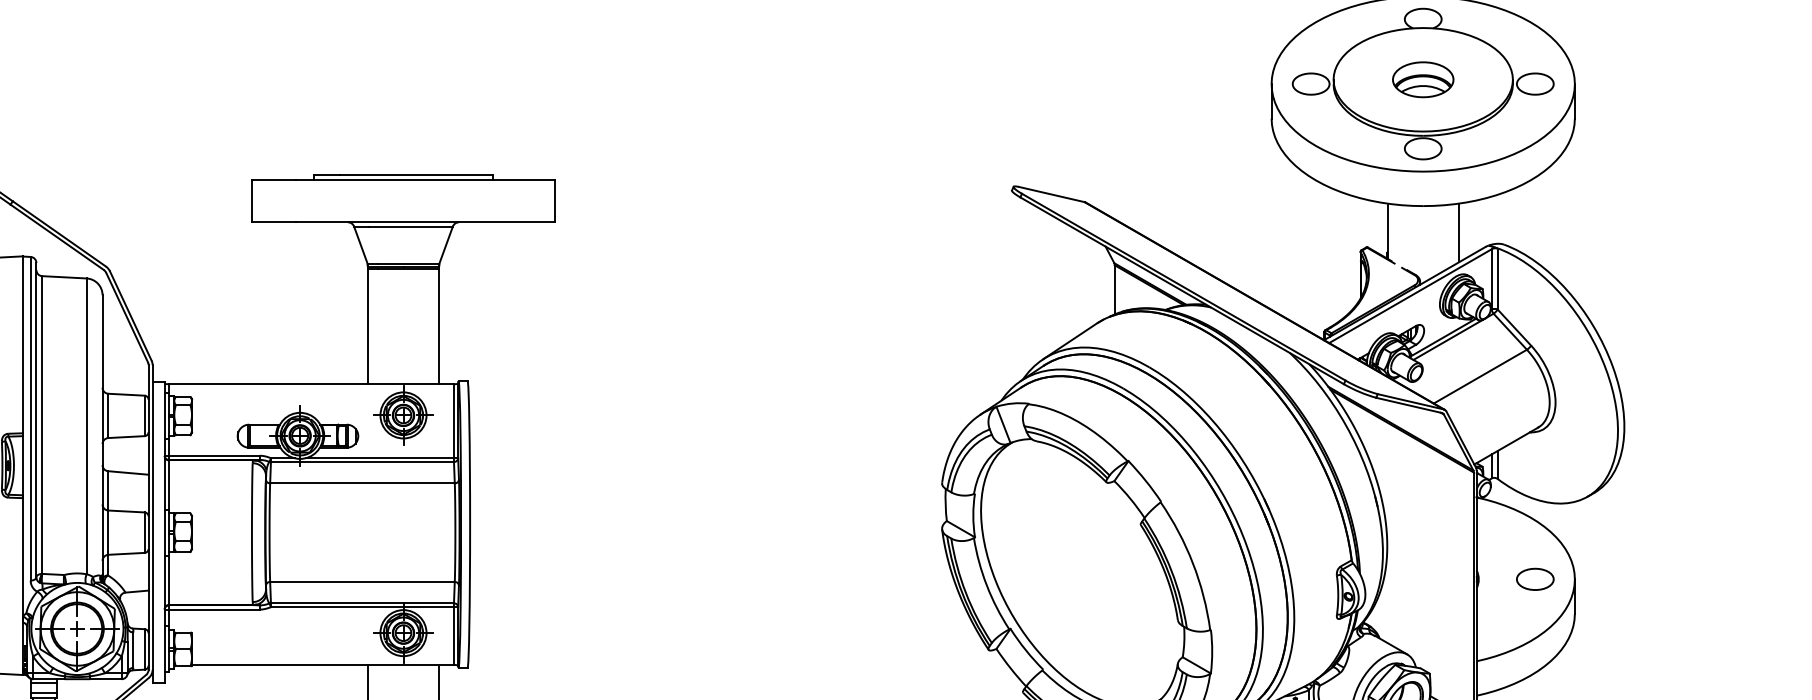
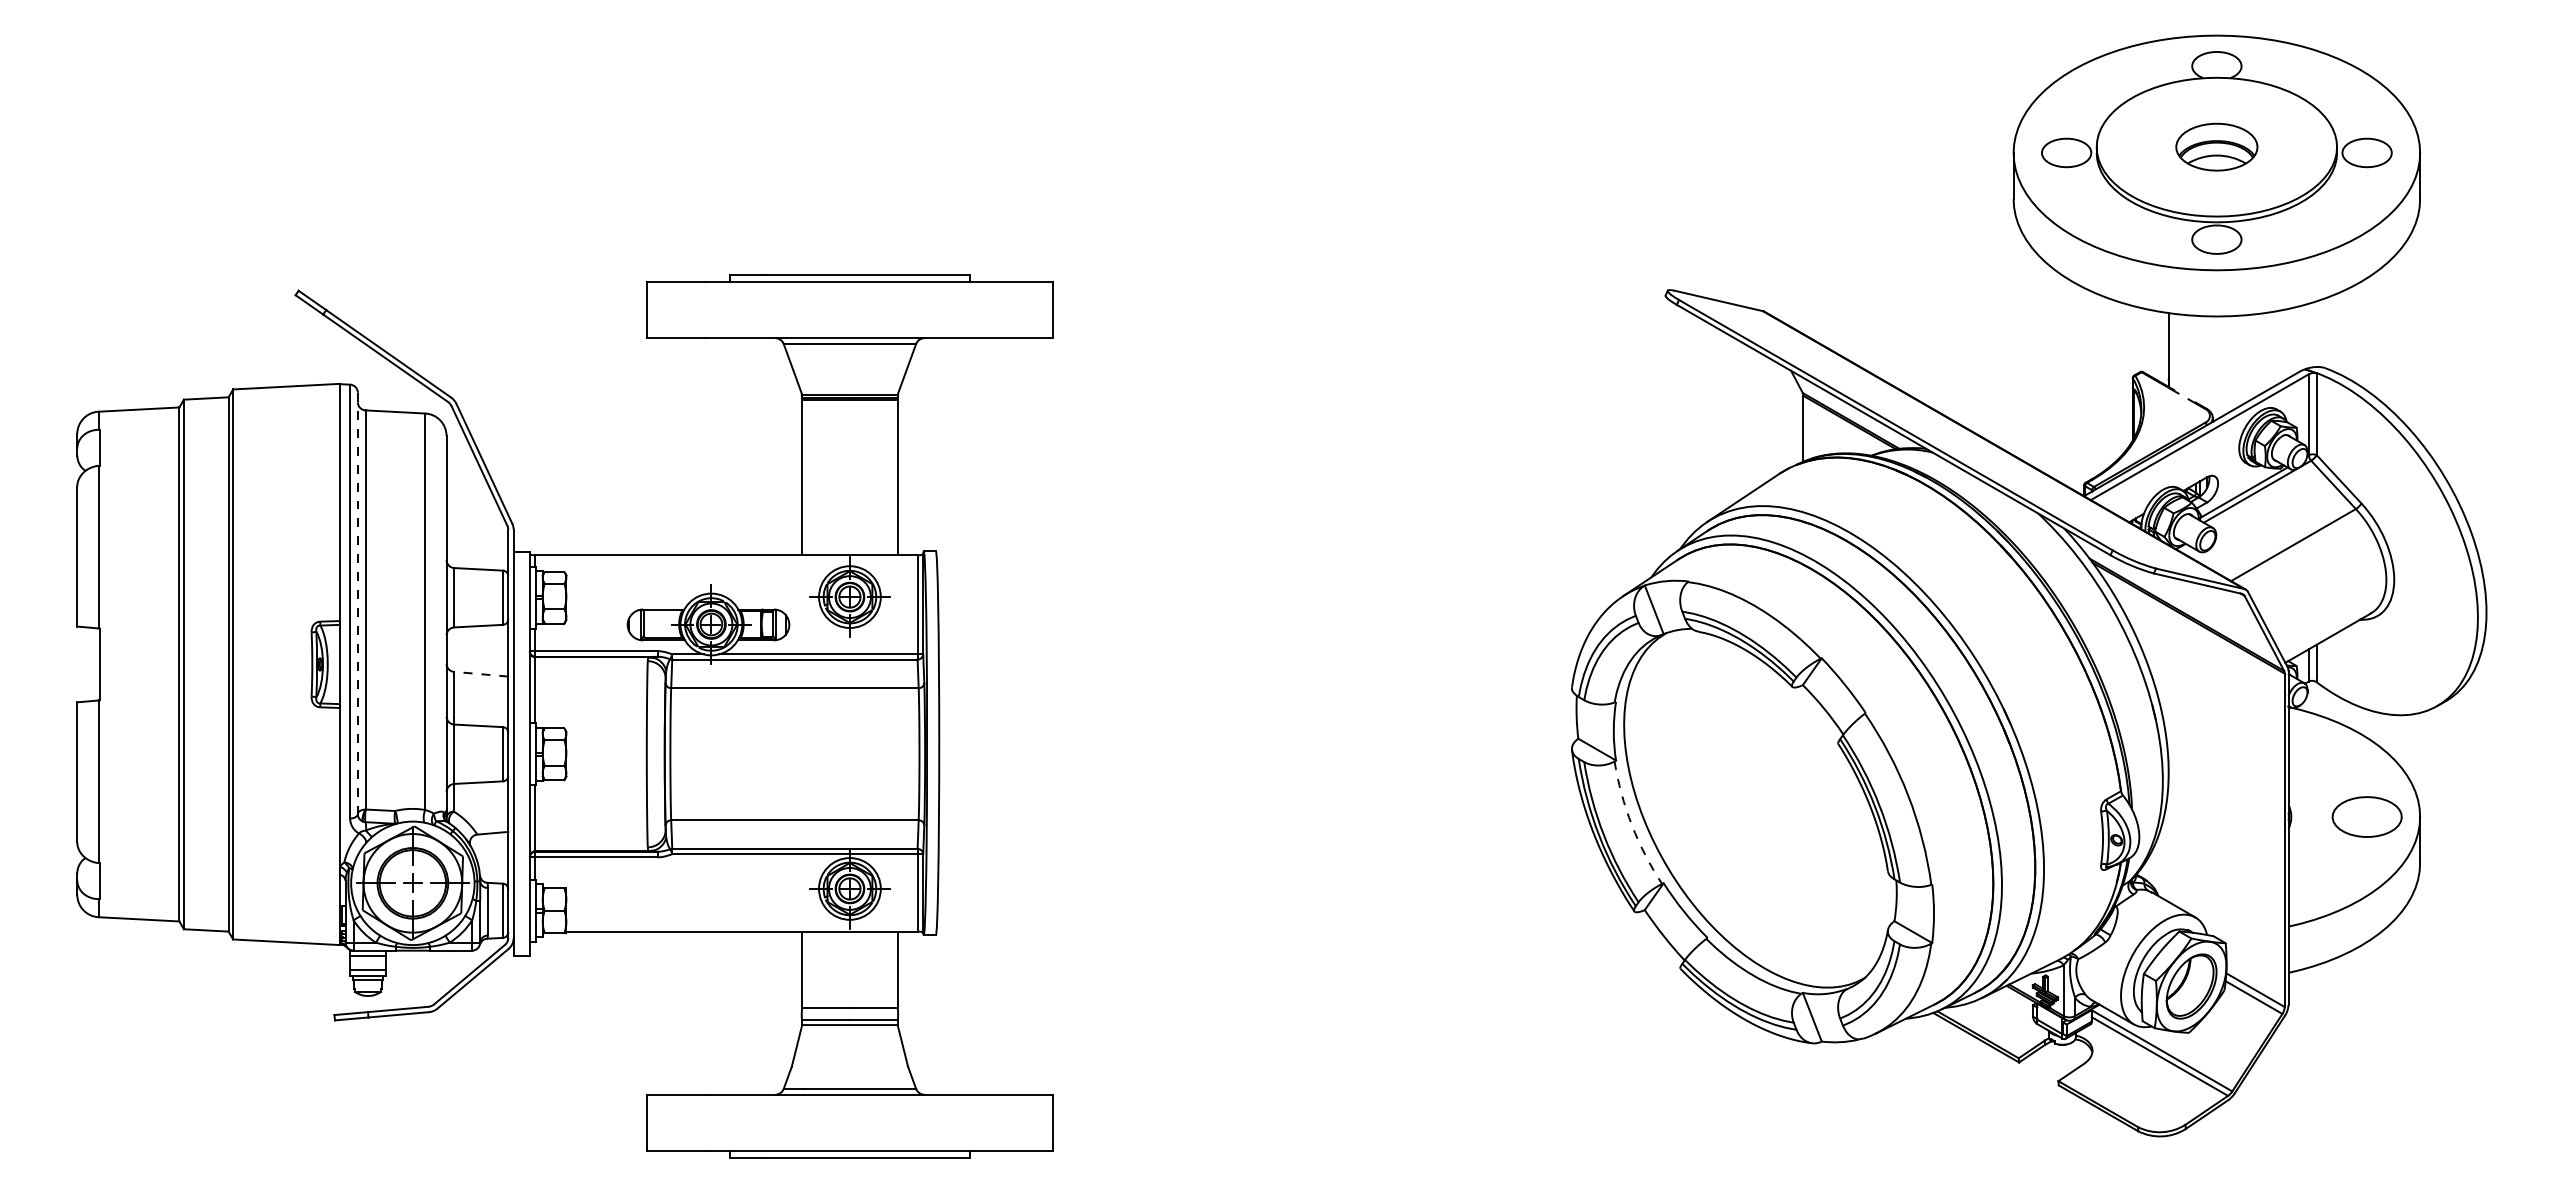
line: (1458, 232) -> (2264, 352), removed
line: (36, 420) -> (357, 603), solid -> dashed
line: (127, 473) -> (480, 674), solid -> dashed
part: (1534, 579) -> (2366, 816), size x1.4
arc: (986, 585) -> (1631, 825), solid -> dashed

